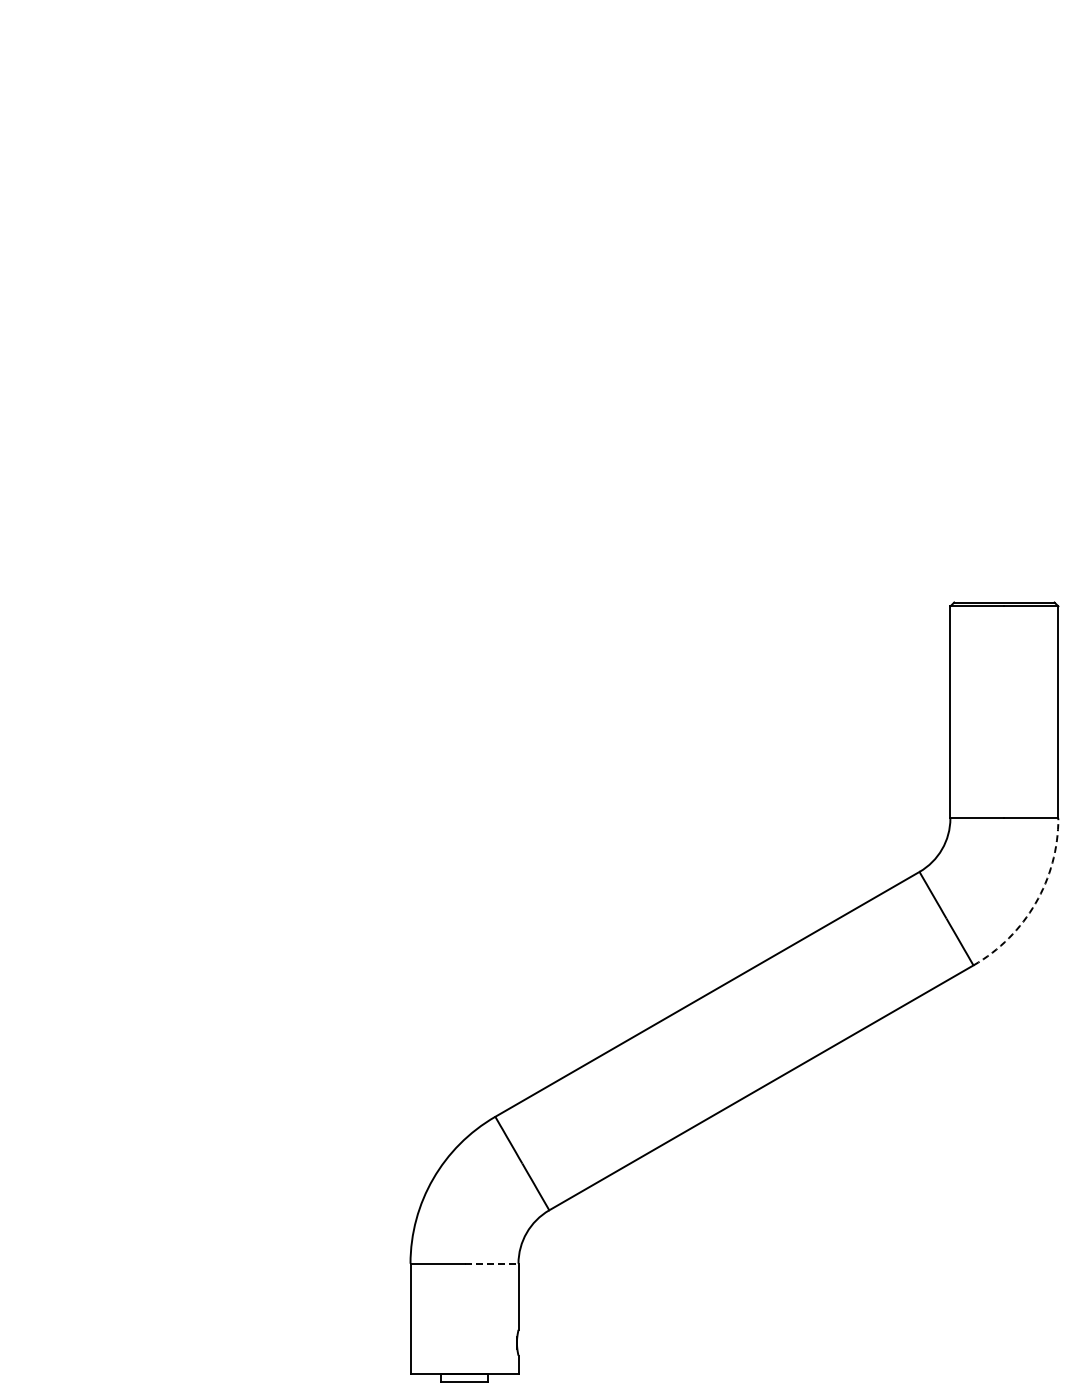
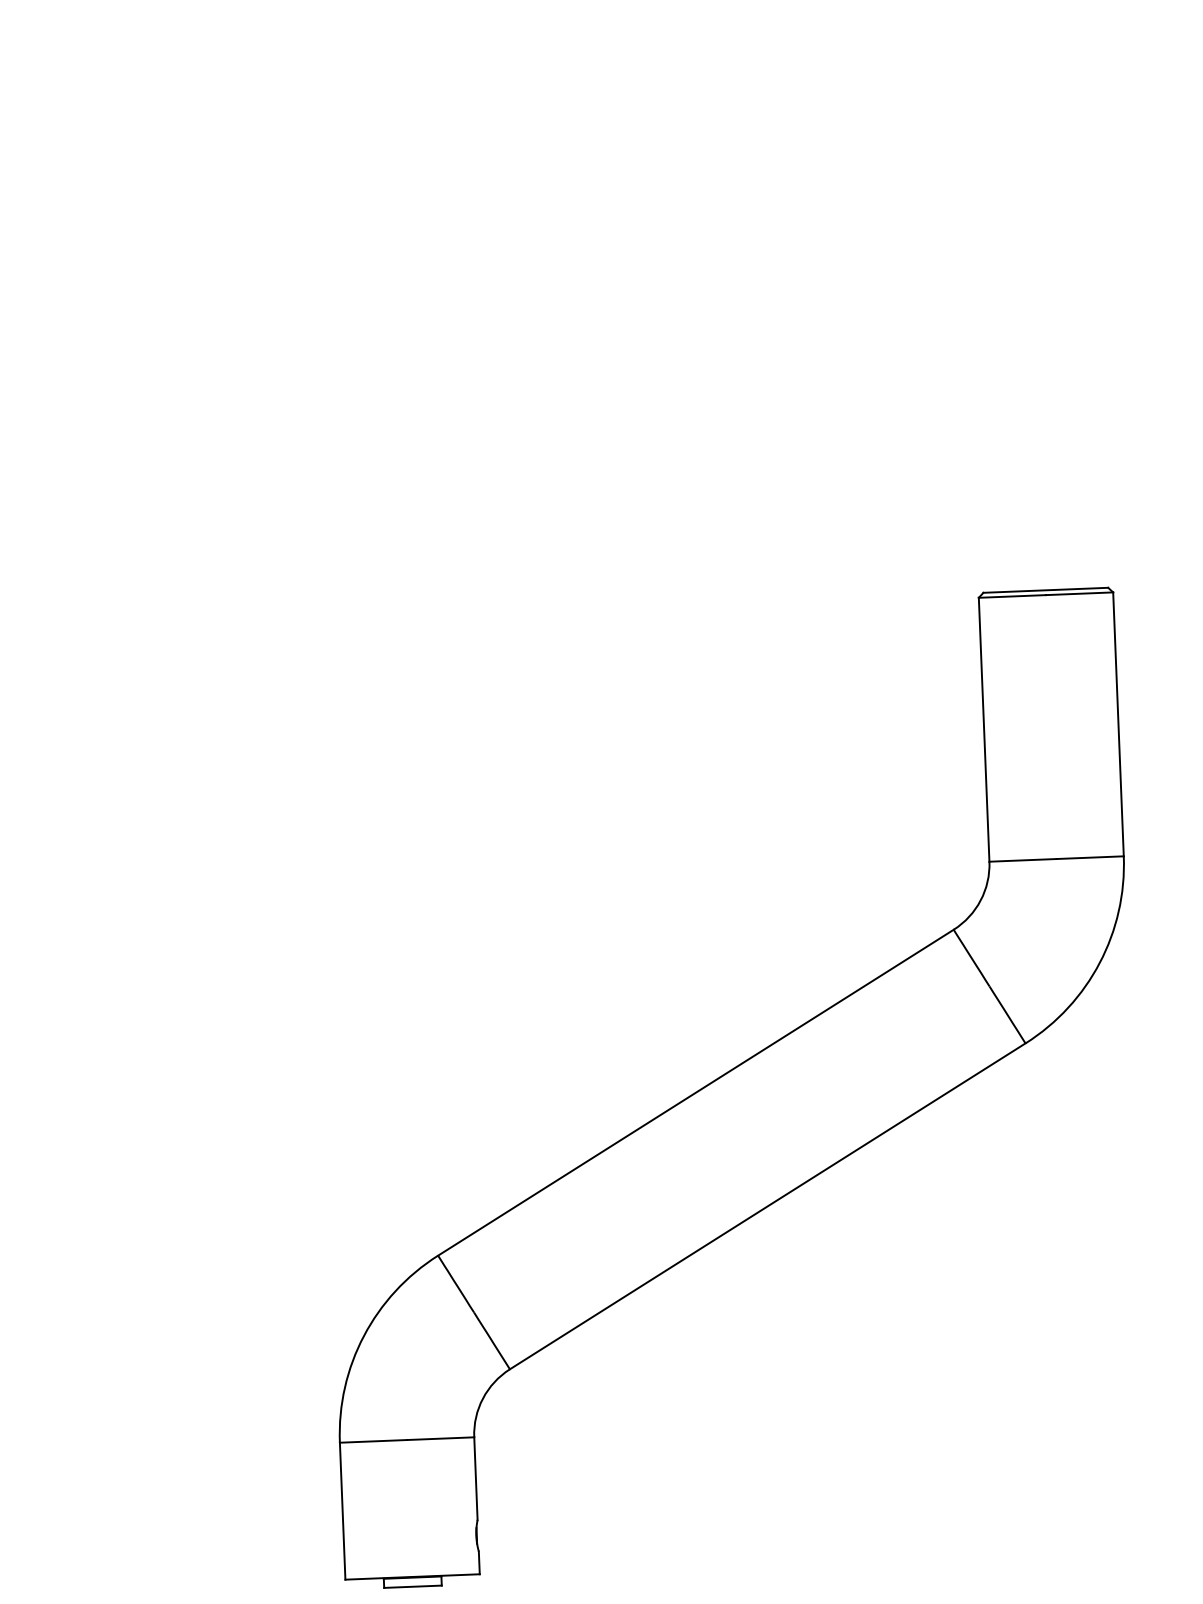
arc: (1035, 903) -> (1099, 963), dashed -> solid
line: (491, 1263) -> (440, 1438), dashed -> solid

